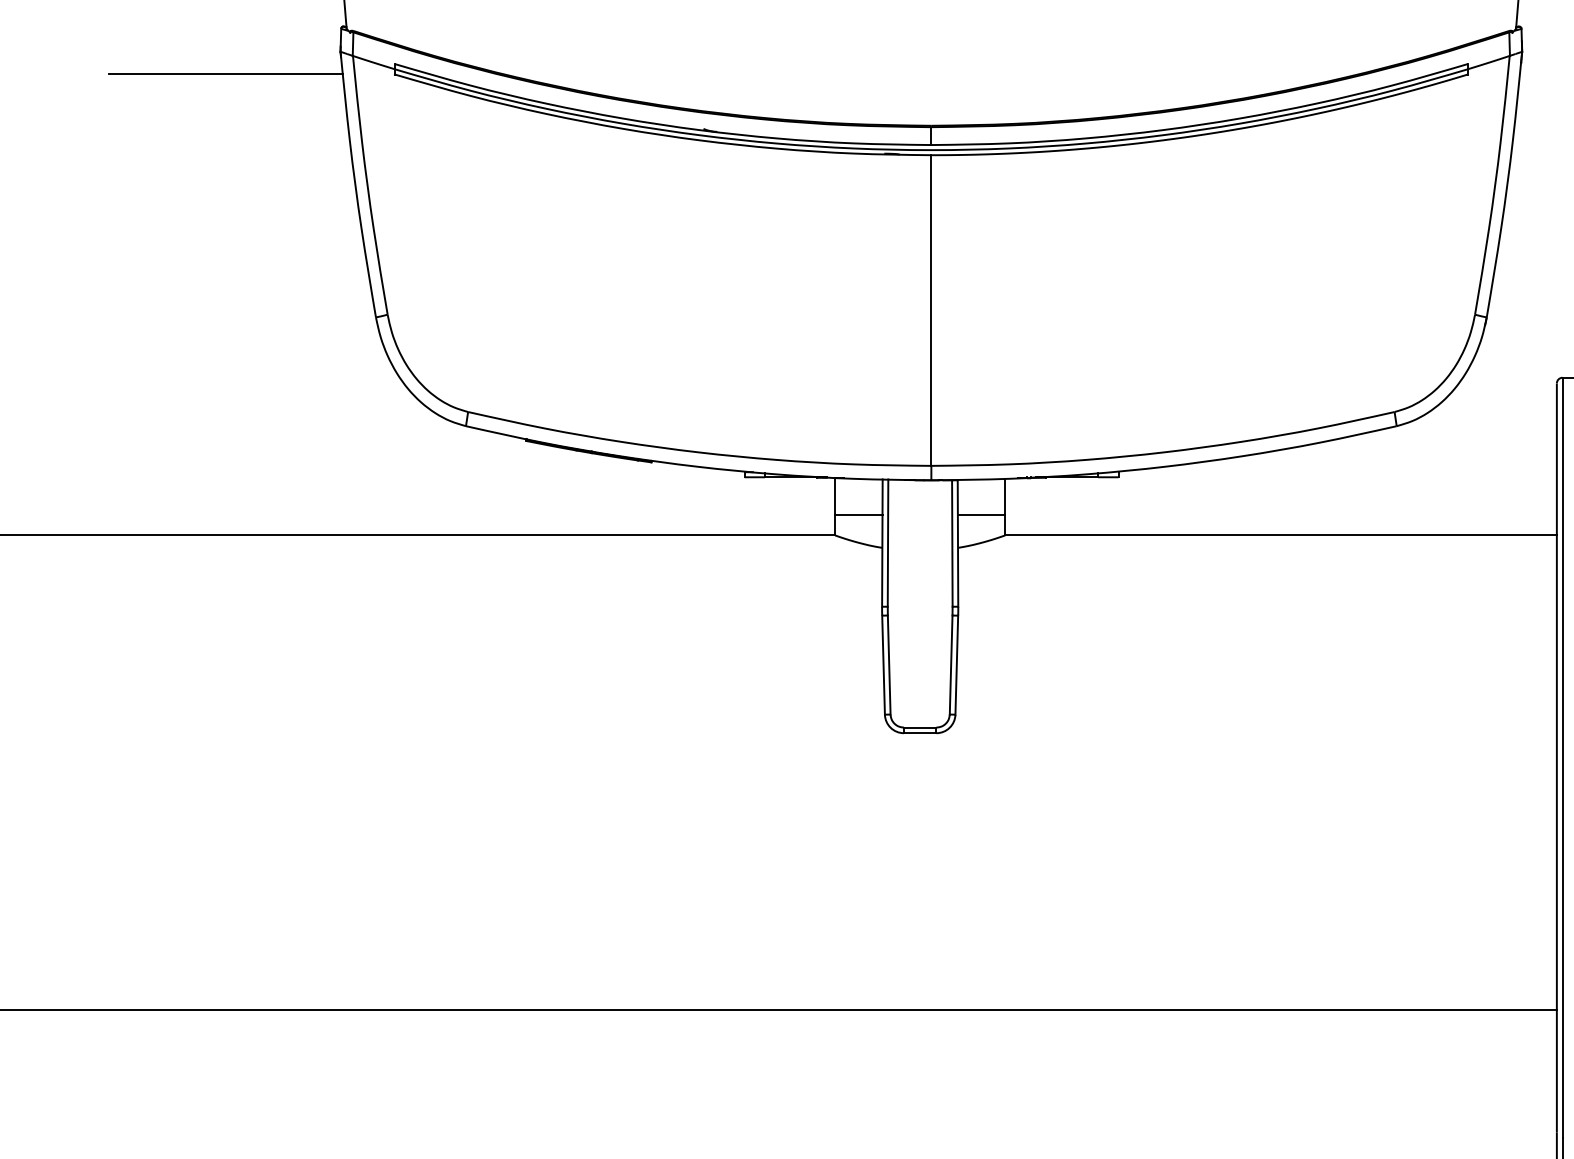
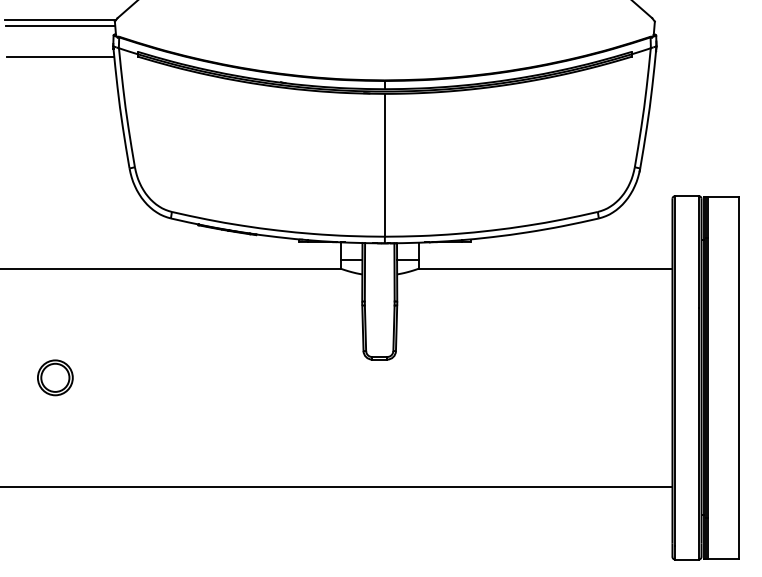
line: (225, 6) -> (60, 25), added
part: (214, 772) -> (55, 377), added

